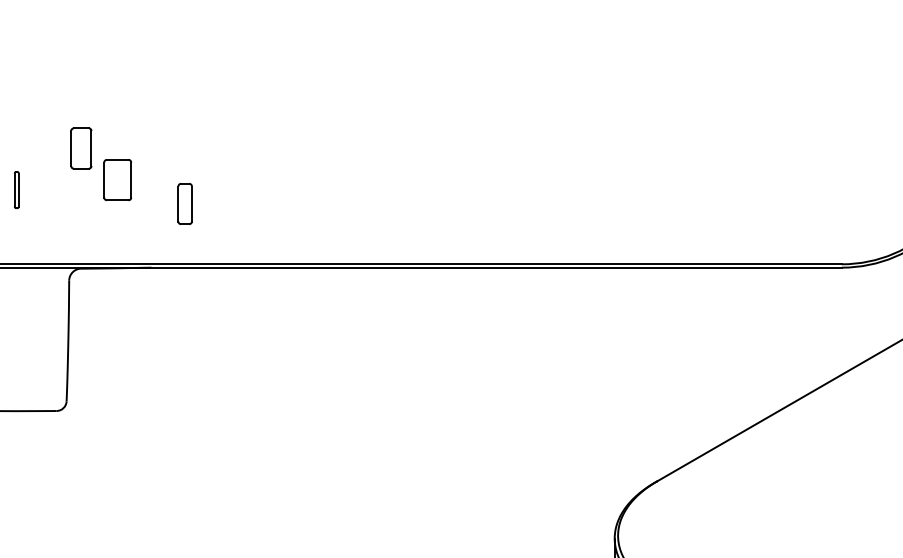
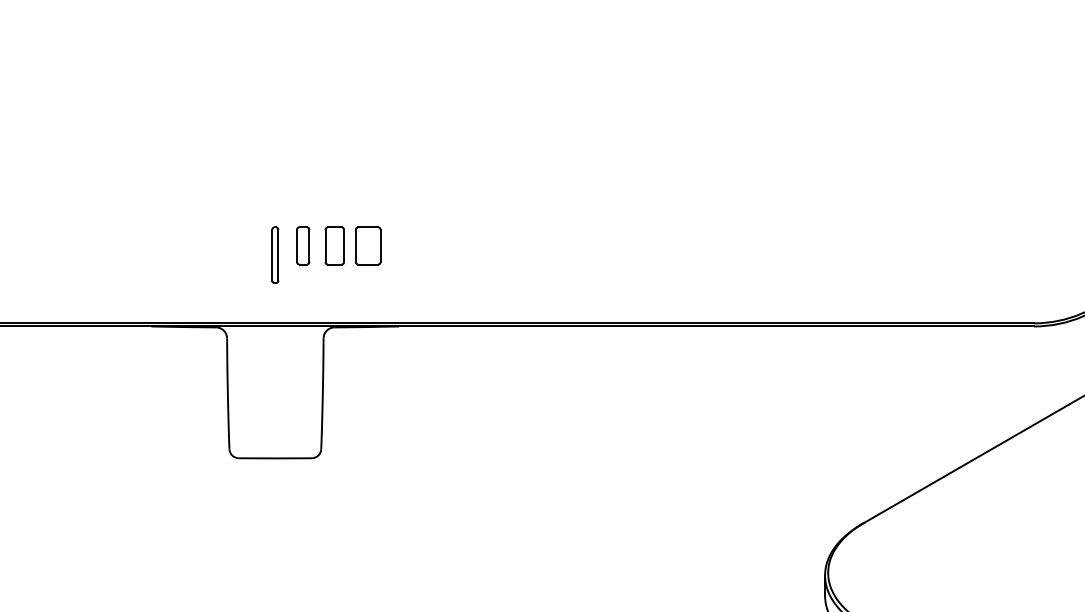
part: (81, 148) -> (334, 245), moved
part: (16, 189) -> (275, 254), size x1.67
part: (185, 203) -> (303, 245), moved

